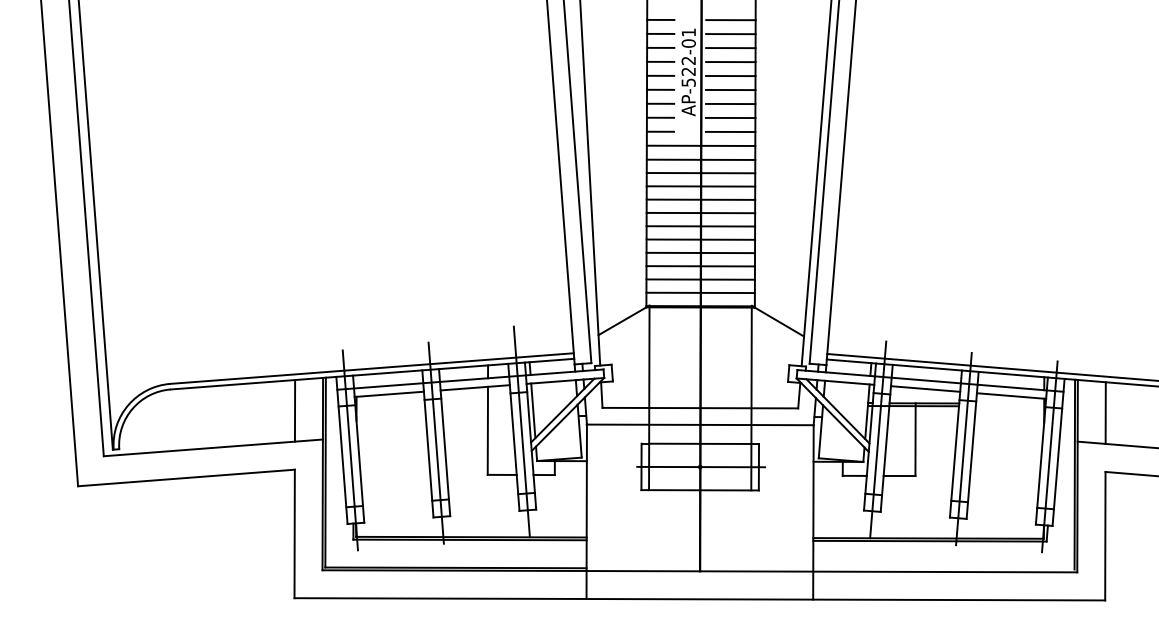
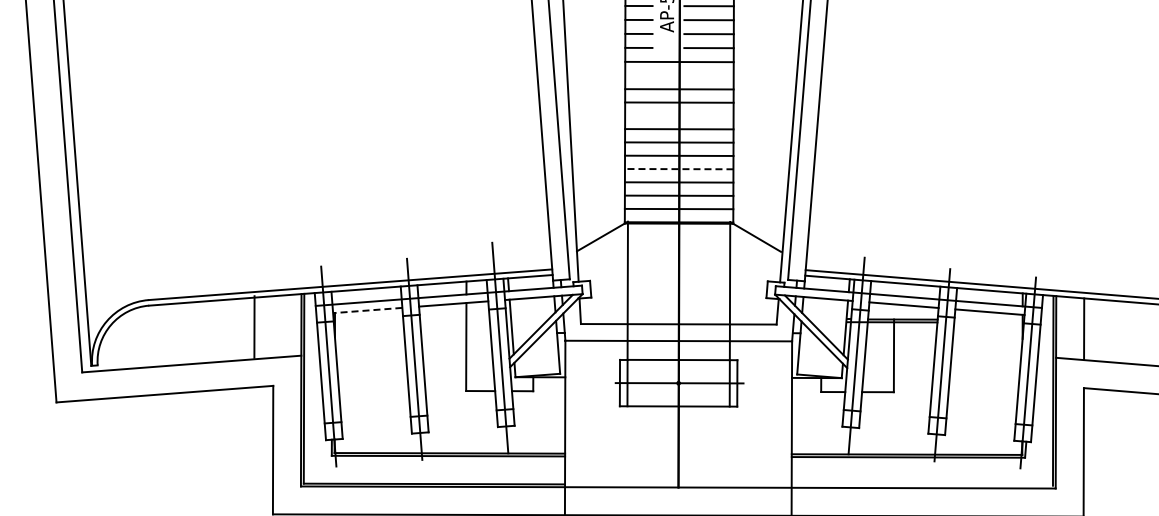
line: (700, 159) -> (678, 75), removed
line: (700, 199) -> (678, 115), removed
line: (700, 252) -> (678, 168), solid -> dashed
line: (389, 394) -> (367, 310), solid -> dashed
line: (294, 410) -> (253, 326), moved

